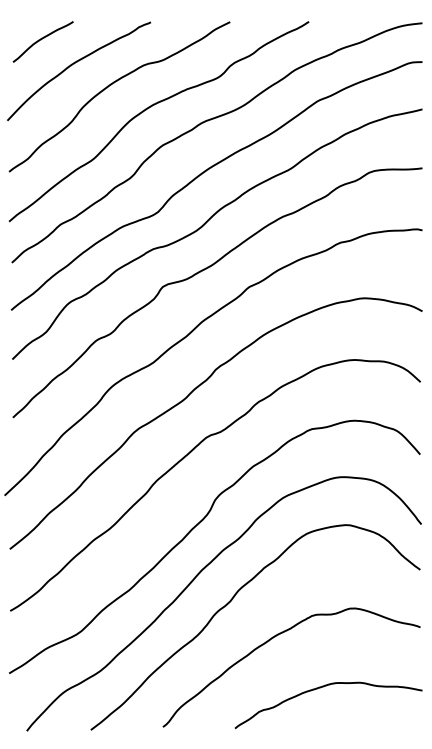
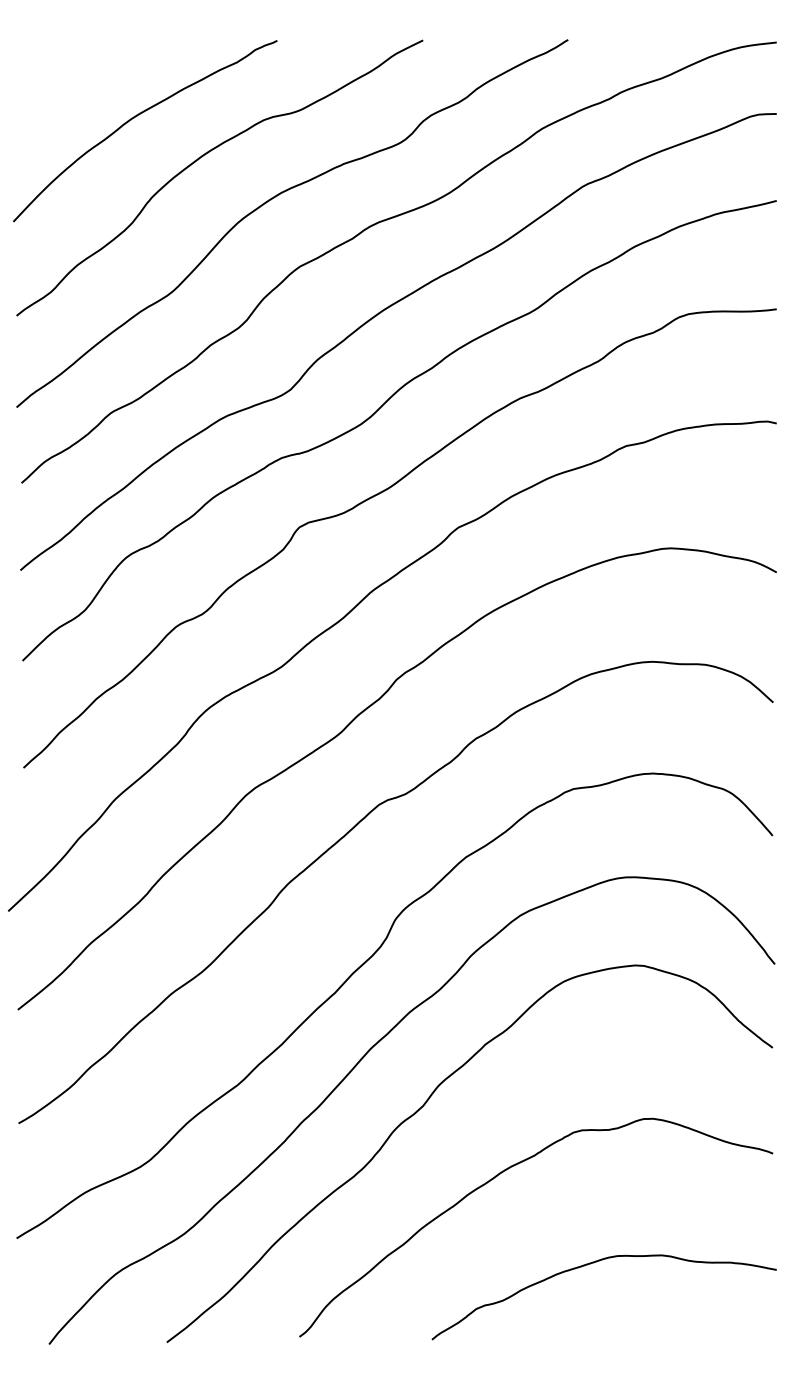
curve: (41, 40) -> (76, 74), removed

